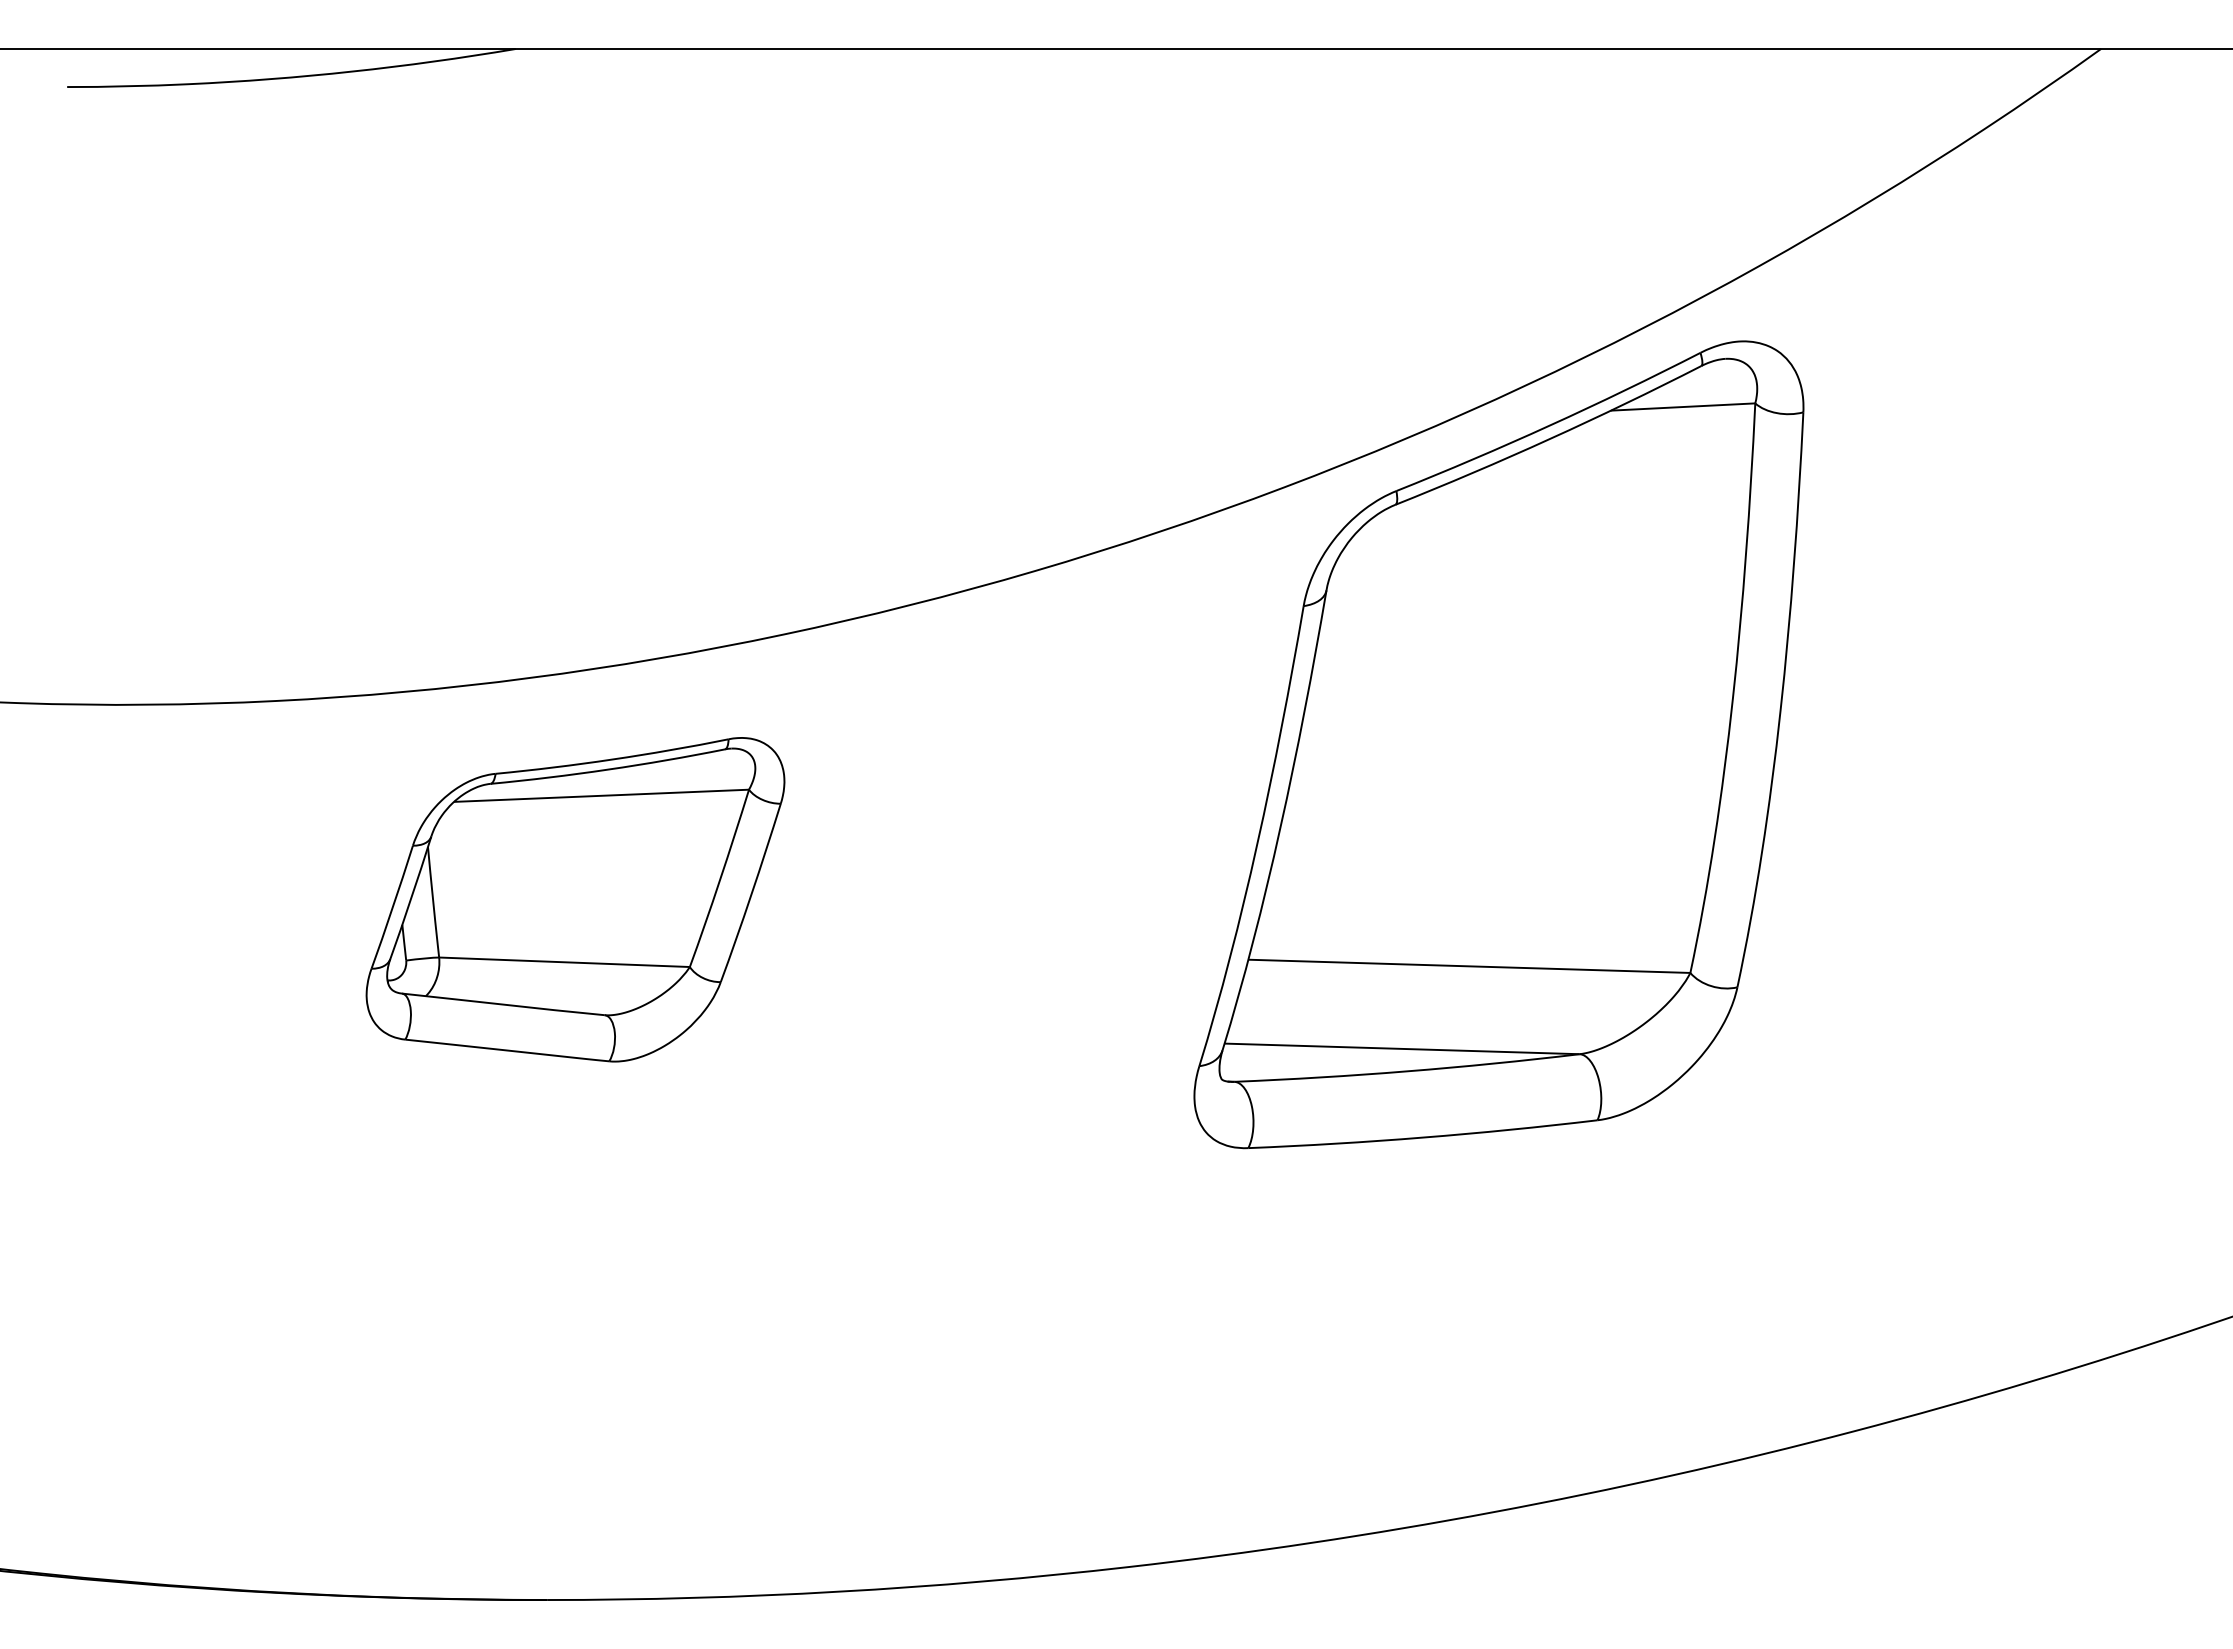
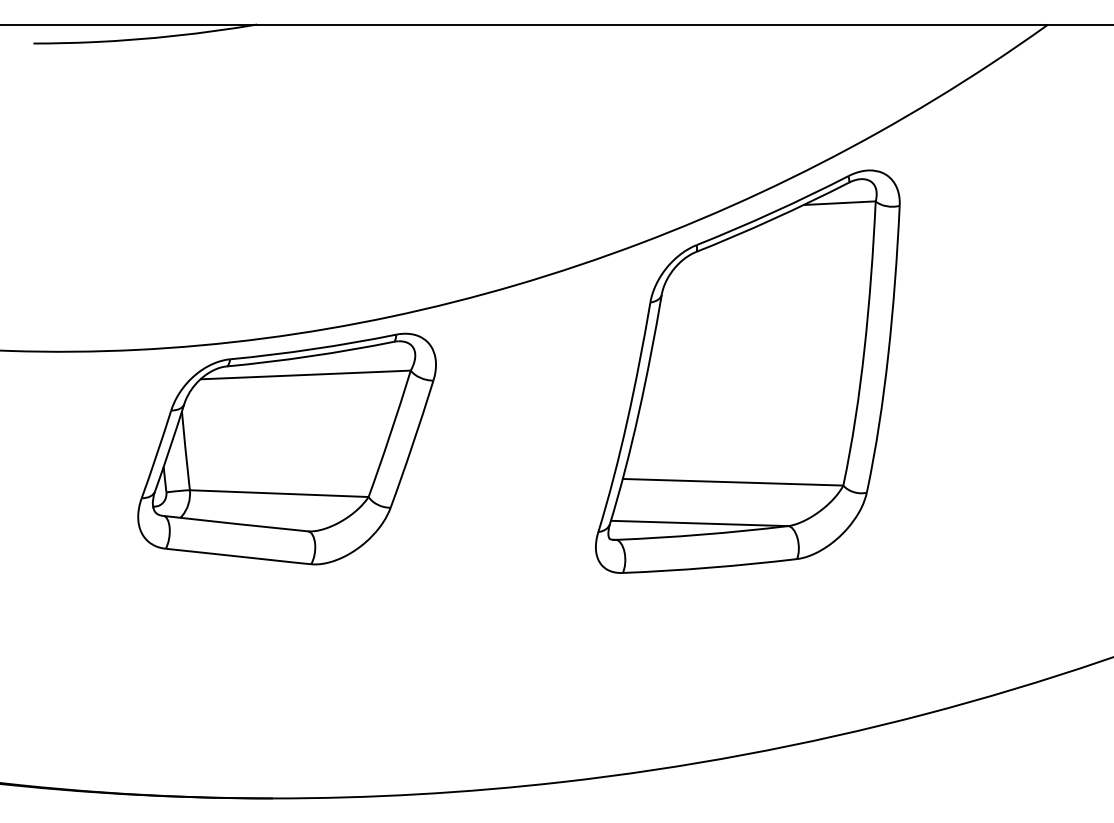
part: (574, 898) -> (286, 448), size x1.43

